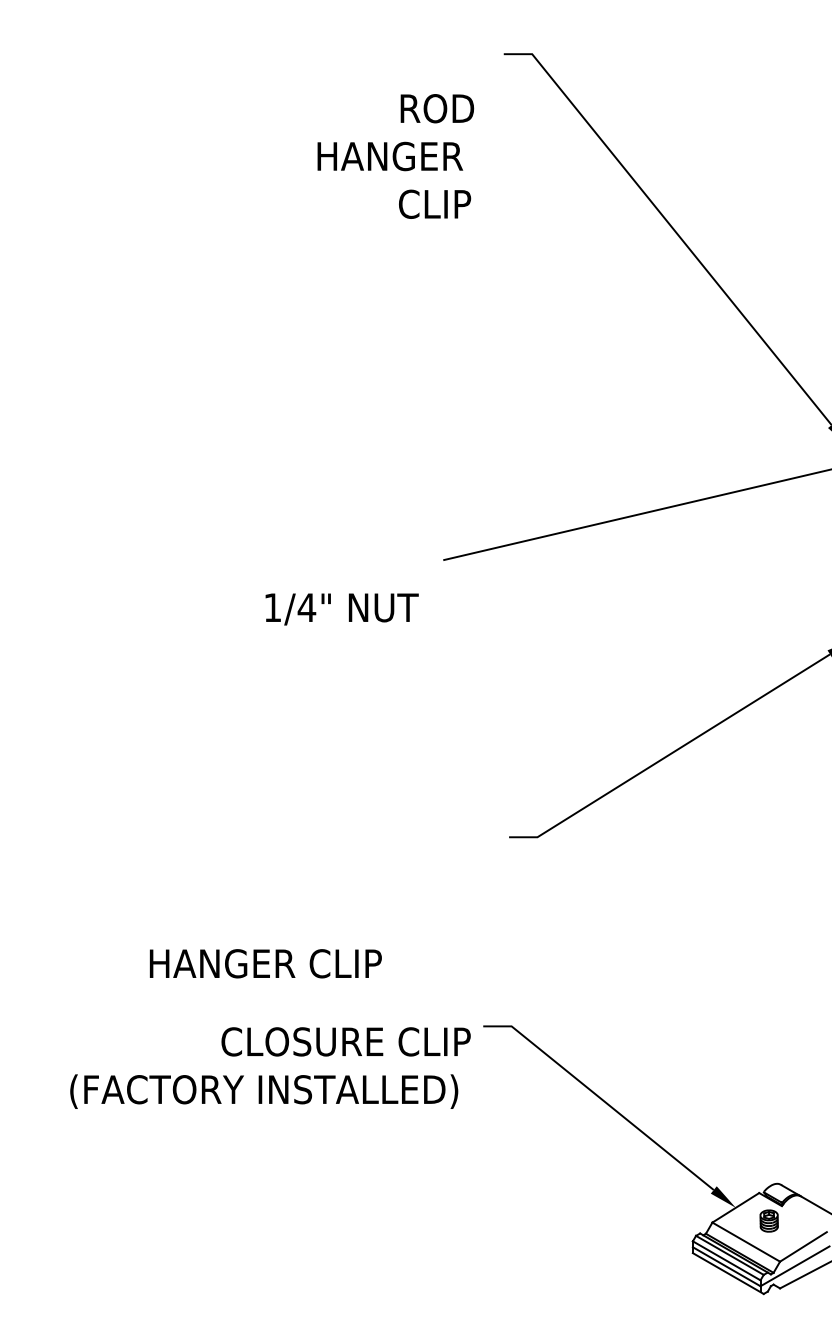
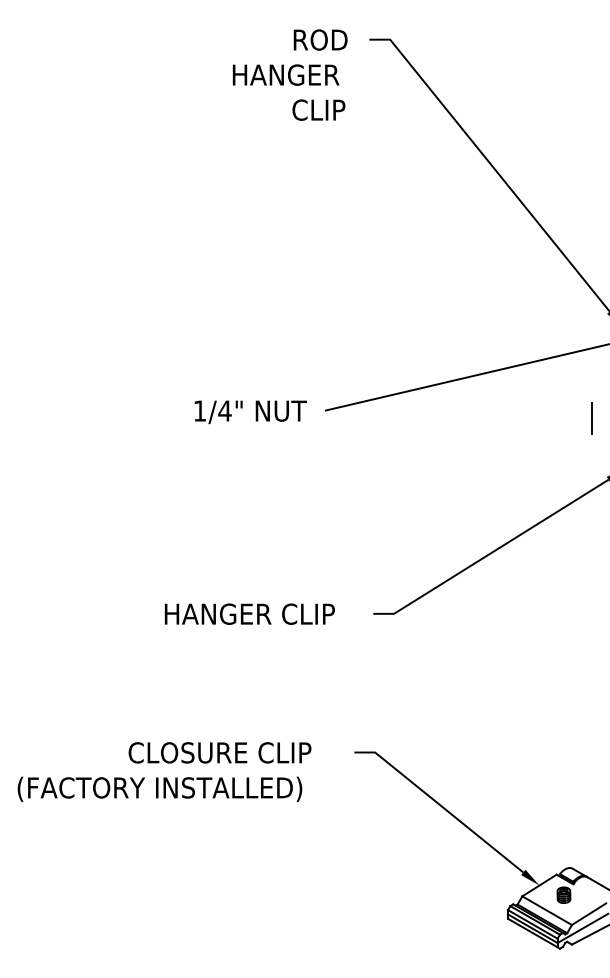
text: (395, 156) -> (289, 75), moved
line: (807, 570) -> (592, 418), added
text: (341, 609) -> (250, 412), moved
text: (265, 963) -> (249, 614), moved
text: (270, 1067) -> (164, 771), moved

